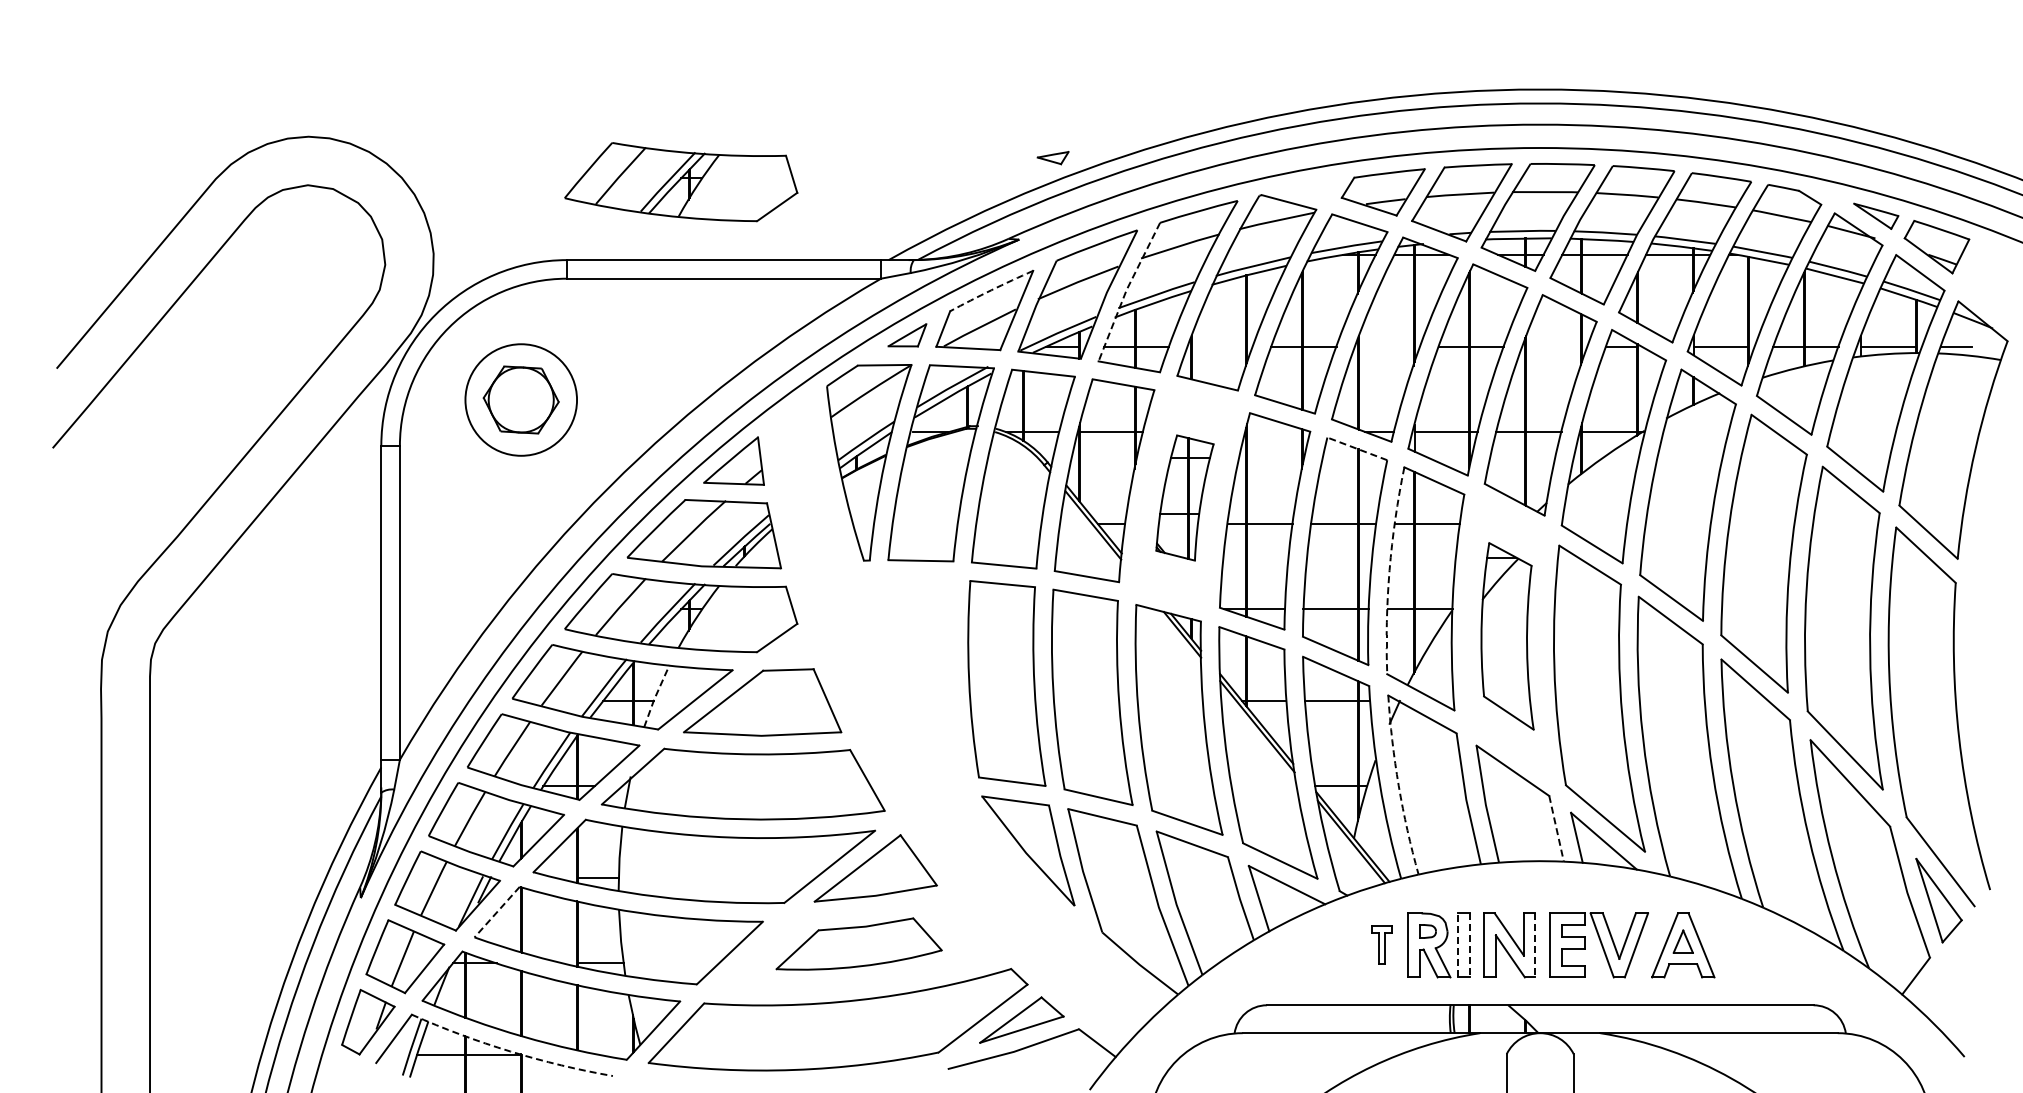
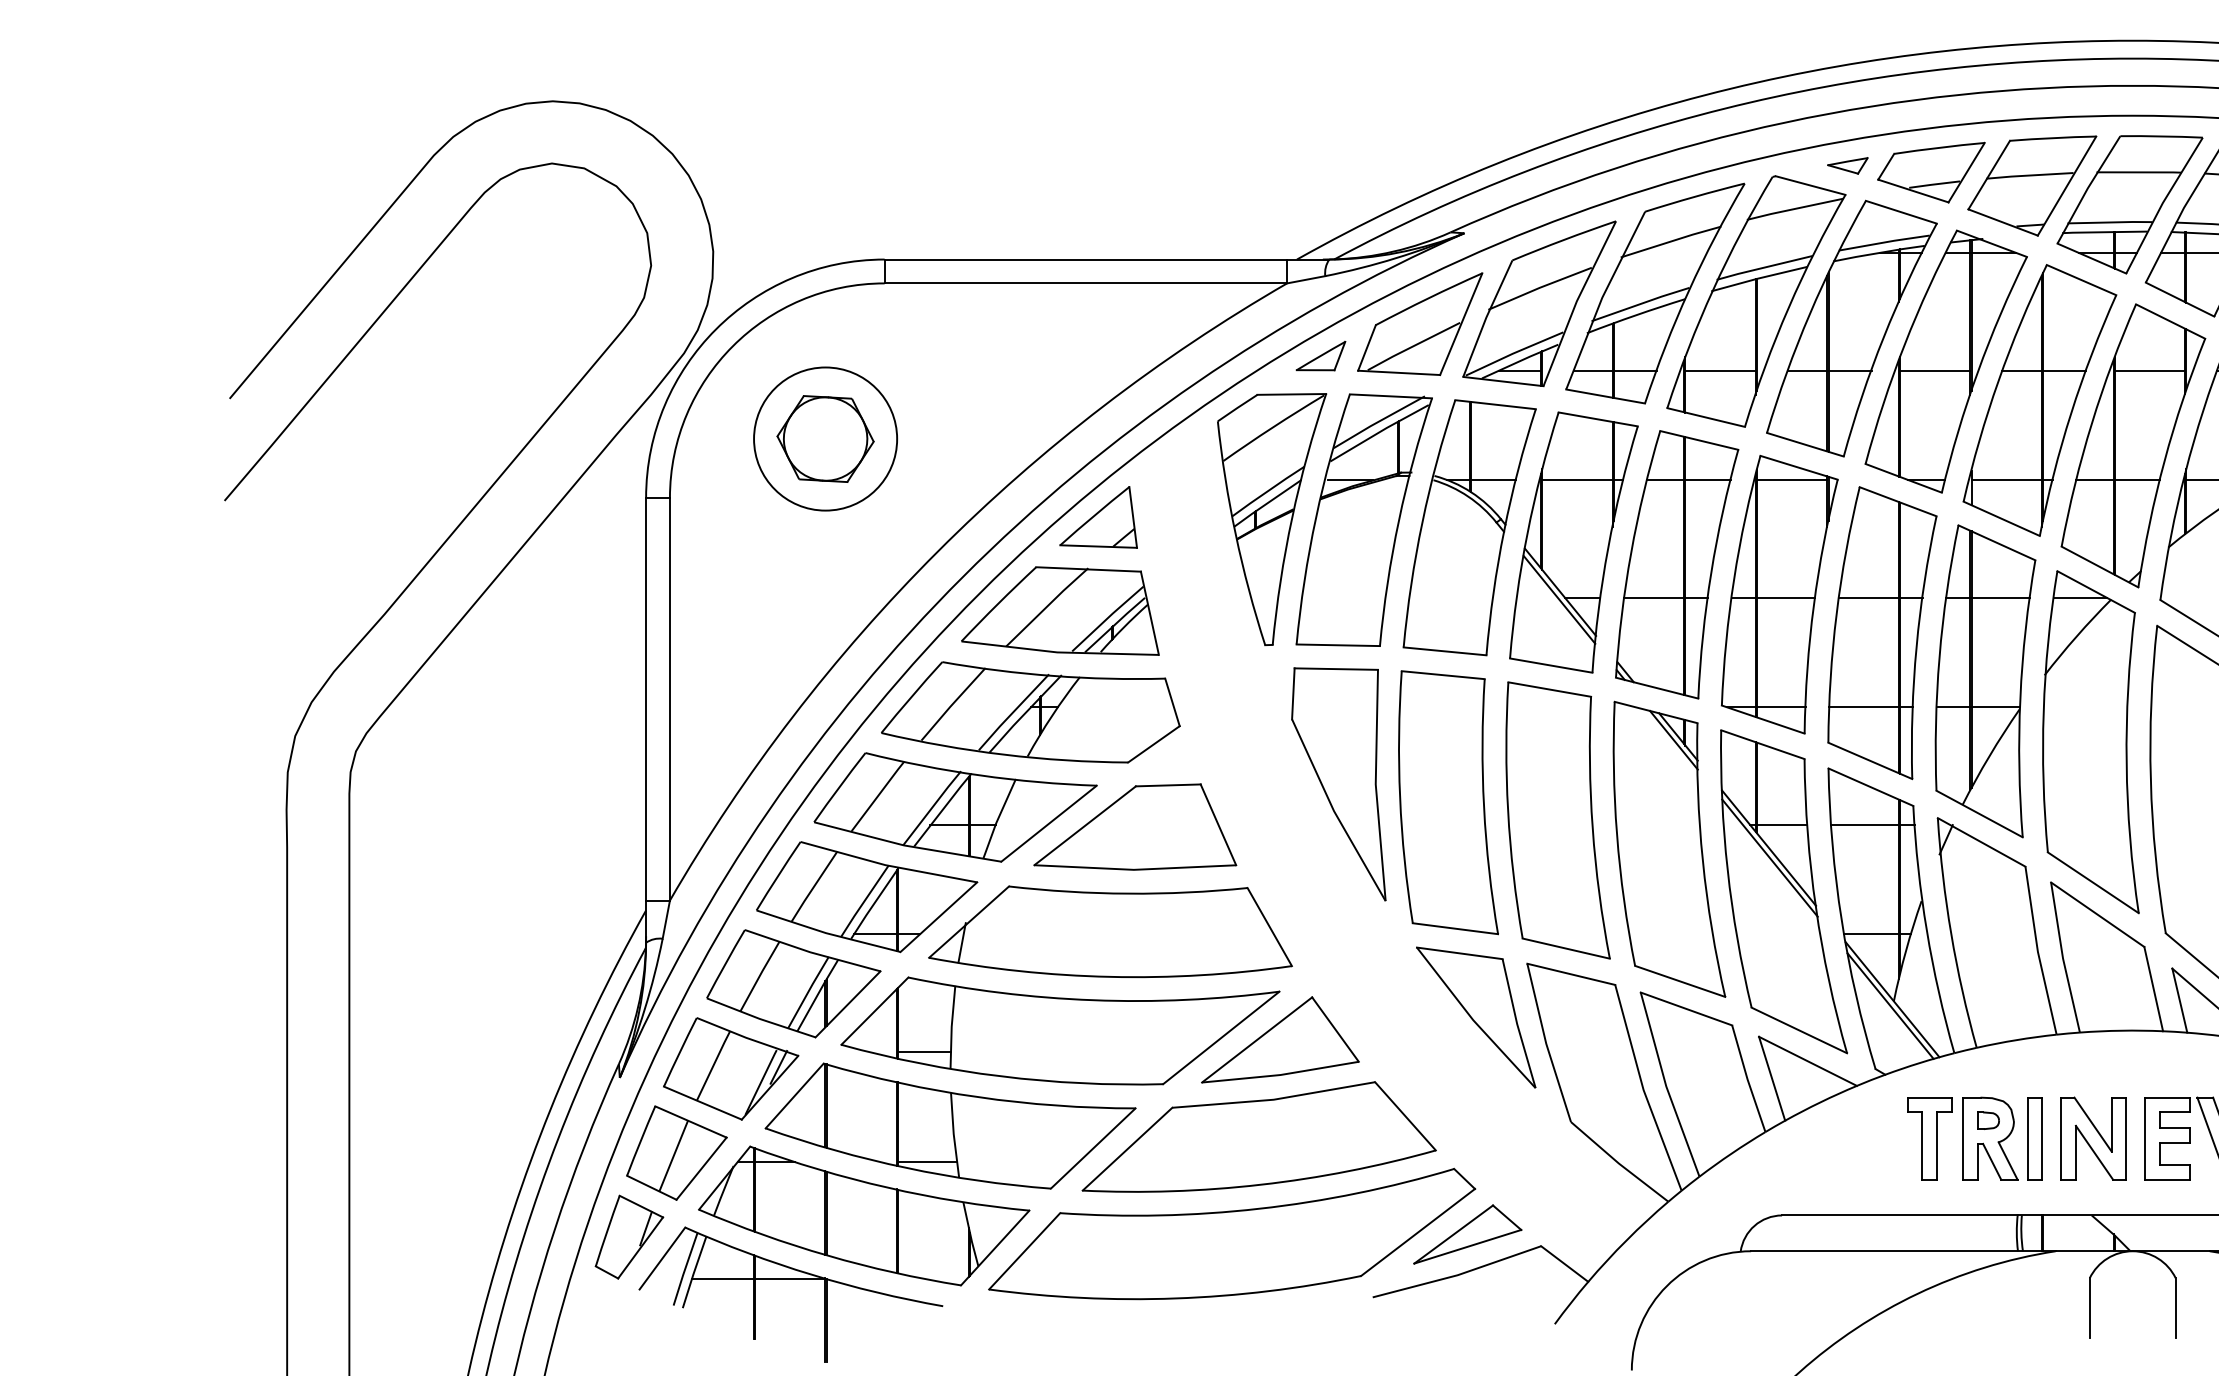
part: (1052, 158) -> (1847, 166), moved
part: (681, 182) -> (1031, 159), removed
arc: (991, 290) -> (1428, 298), dashed -> solid
line: (1126, 290) -> (1602, 298), dashed -> solid
line: (1218, 346) -> (1720, 370), added
line: (1385, 346) -> (1934, 370), added
line: (1553, 346) -> (2149, 370), added
line: (1274, 431) -> (1791, 479), added
line: (1356, 448) -> (1897, 501), dashed -> solid
part: (1184, 497) -> (1676, 564), size x1.67
arc: (1389, 570) -> (1939, 657), dashed -> solid
part: (1507, 636) -> (2090, 742), size x1.43
part: (921, 668) -> (1339, 783), added
line: (655, 695) -> (997, 818), dashed -> solid
arc: (1398, 785) -> (1950, 933), dashed -> solid
line: (1556, 828) -> (2153, 988), dashed -> solid
line: (497, 912) -> (795, 1096), dashed -> solid
part: (858, 943) -> (1258, 1136), size x1.67
part: (1381, 944) -> (1929, 1137), size x1.67
line: (1458, 945) -> (2027, 1138), dashed -> solid
line: (1469, 945) -> (2042, 1138), dashed -> solid
line: (1535, 945) -> (2126, 1138), dashed -> solid
arc: (510, 1051) -> (811, 1274), dashed -> solid

